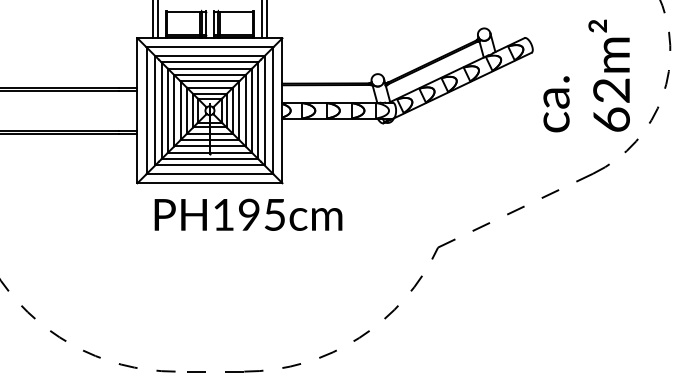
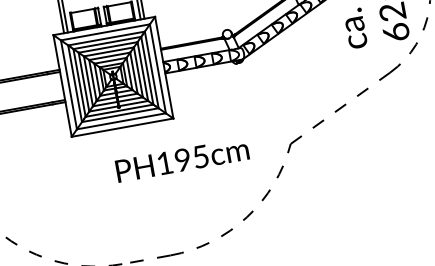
text: (248, 214) -> (182, 159), moved

